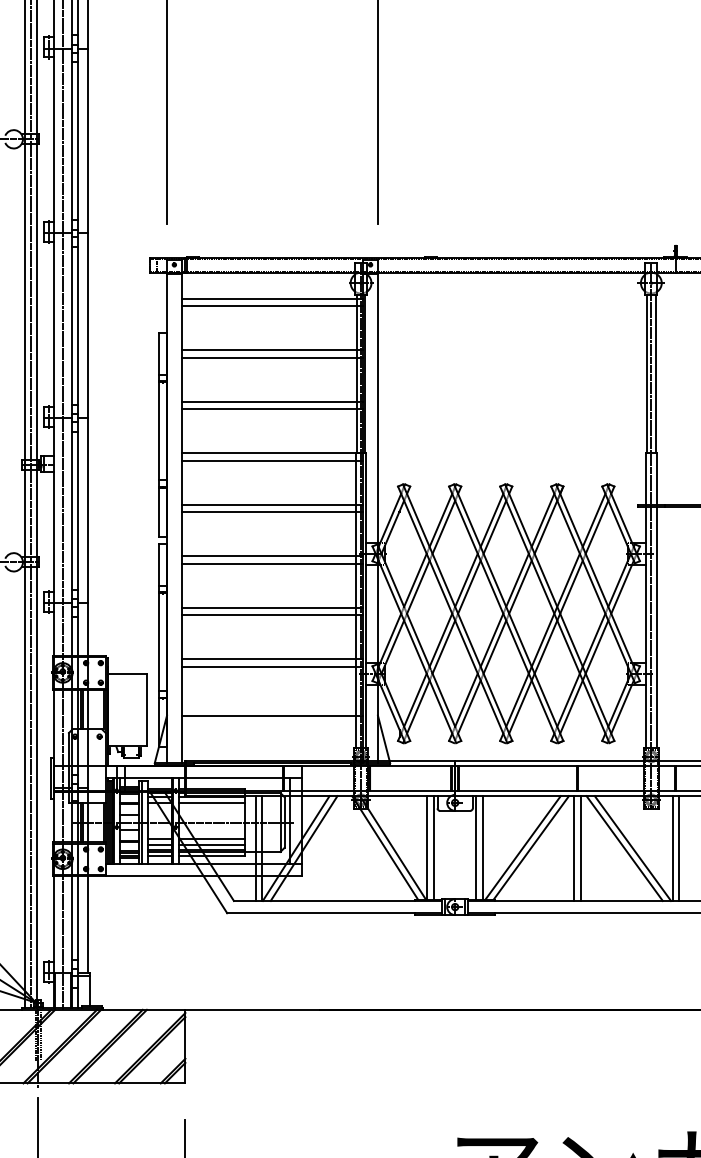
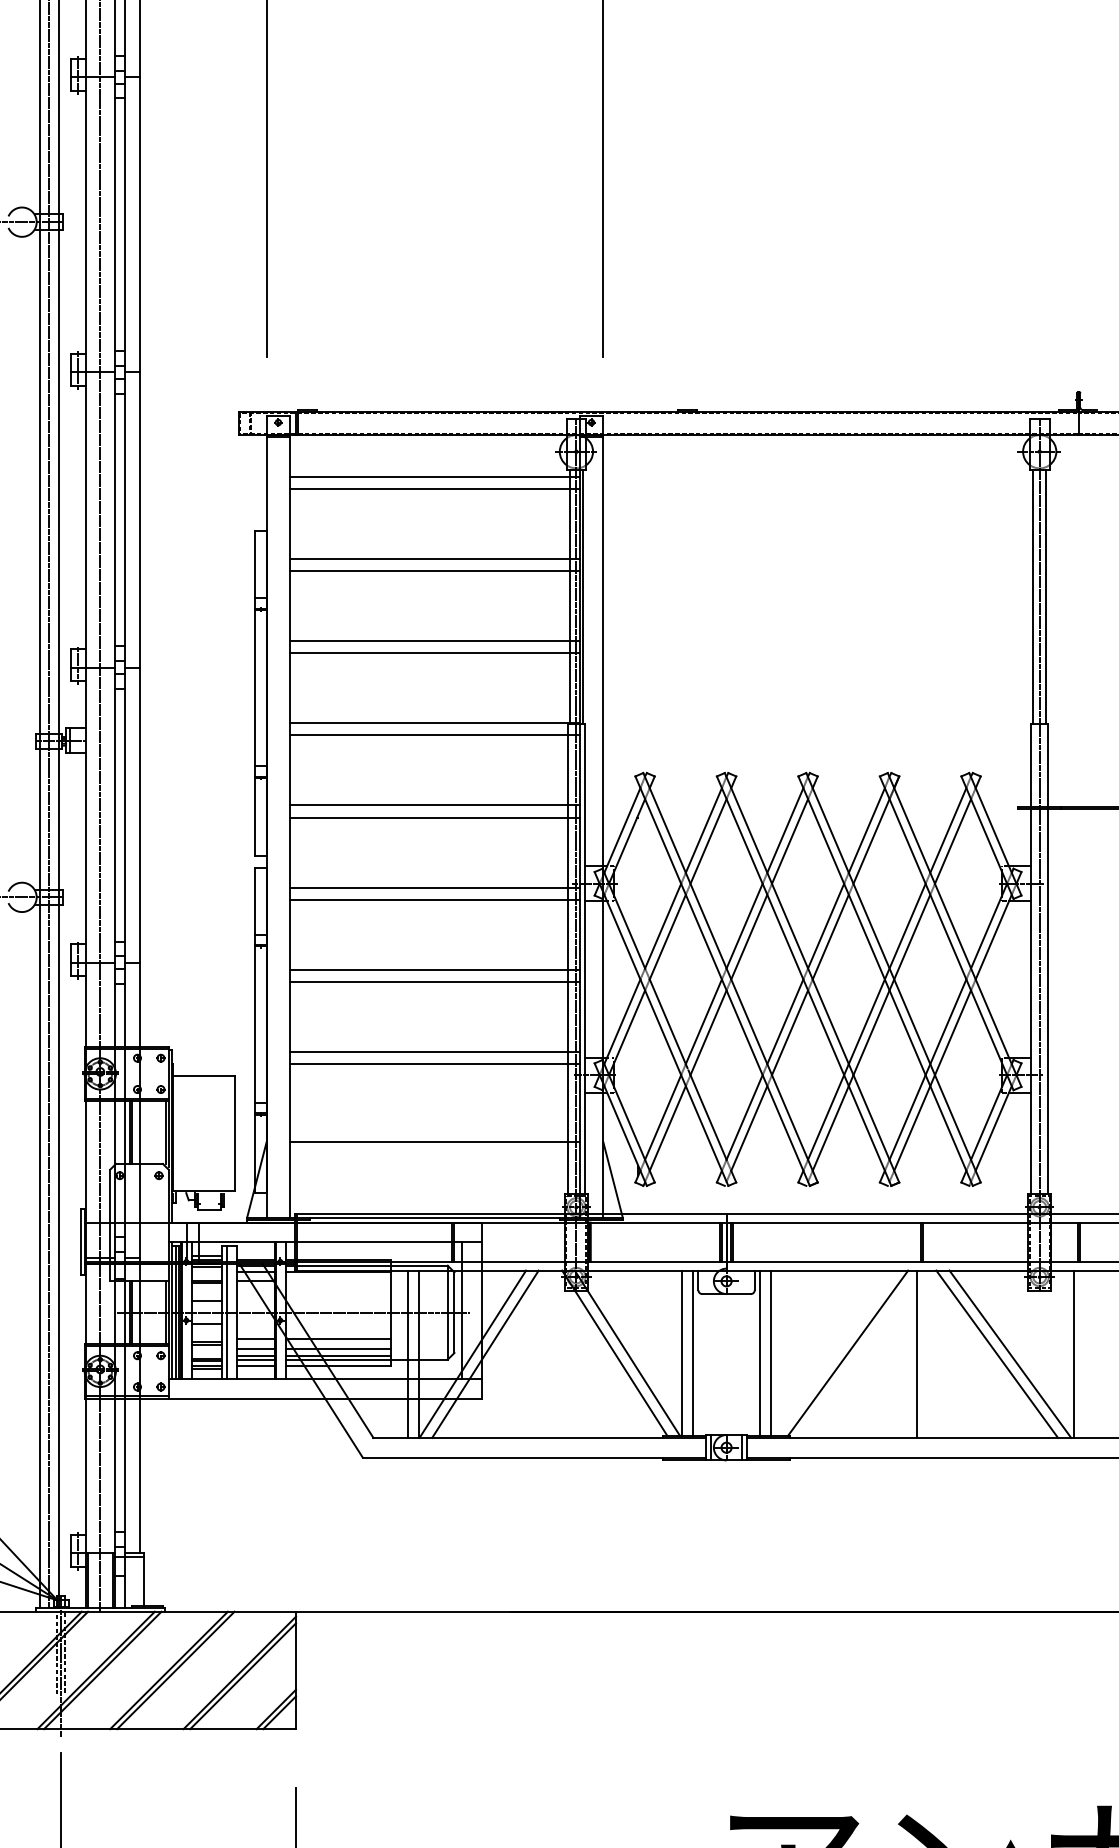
line: (211, 802) -> (337, 1280), removed
line: (522, 847) -> (834, 1352), removed
line: (581, 848) -> (928, 1354), removed
line: (679, 848) -> (1084, 1354), removed

